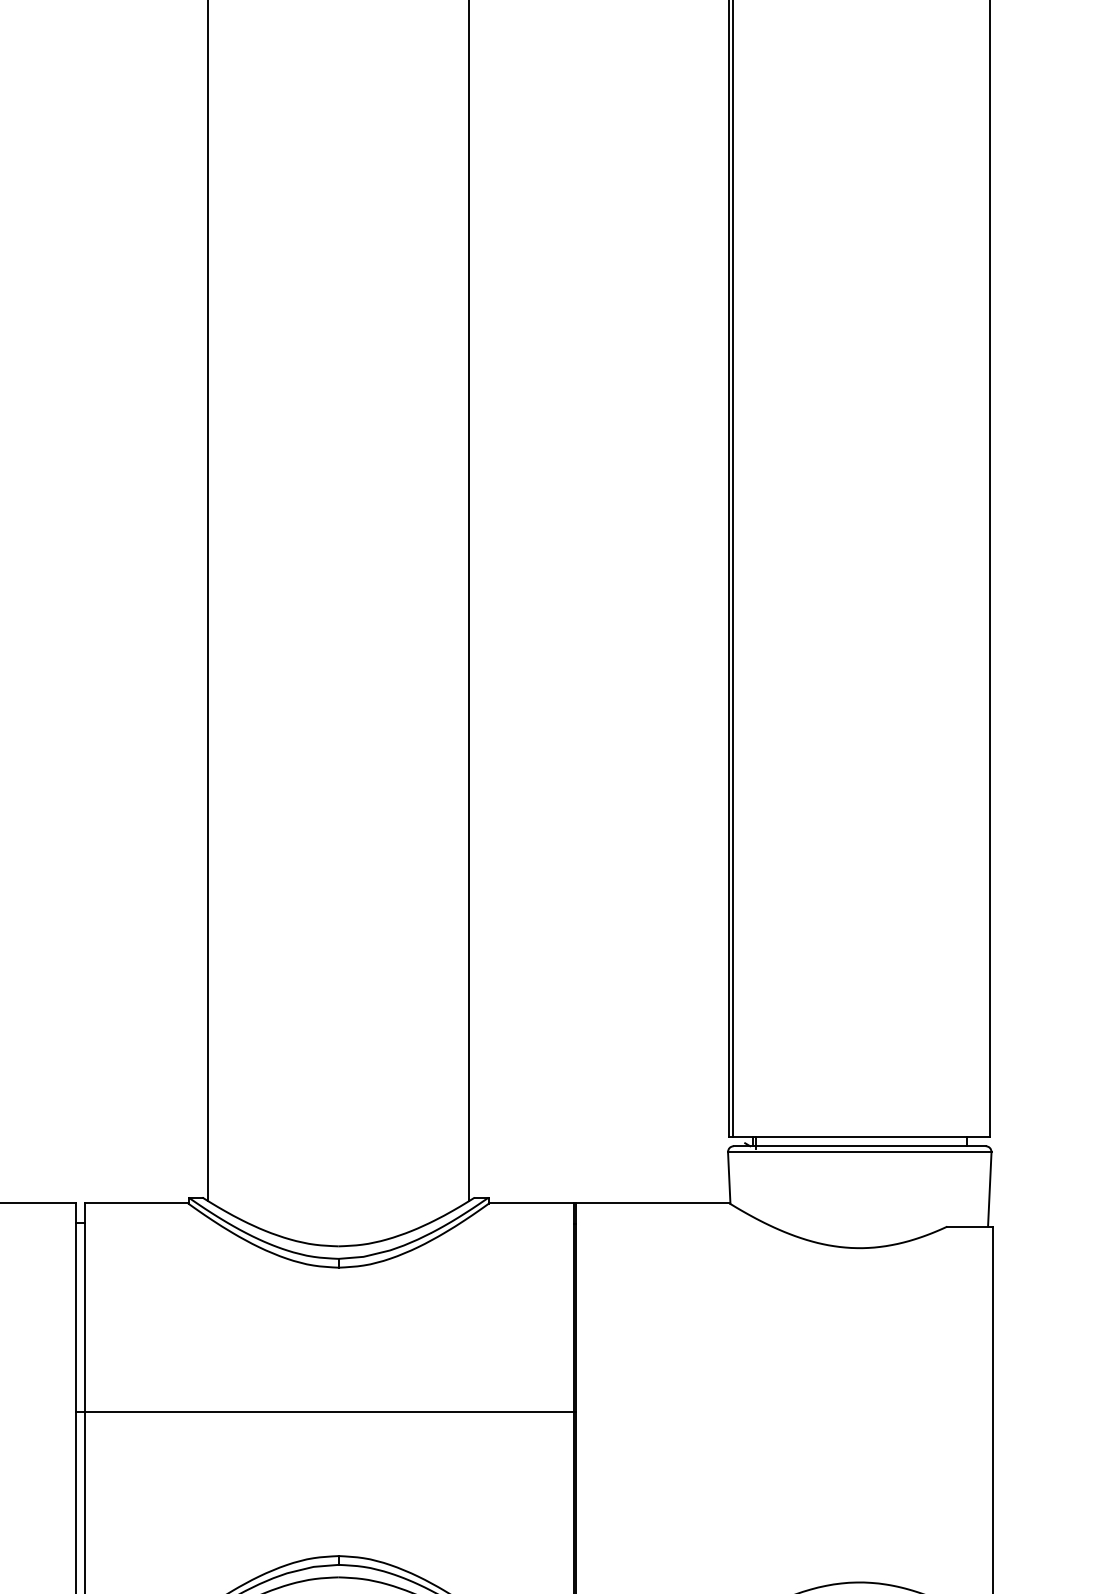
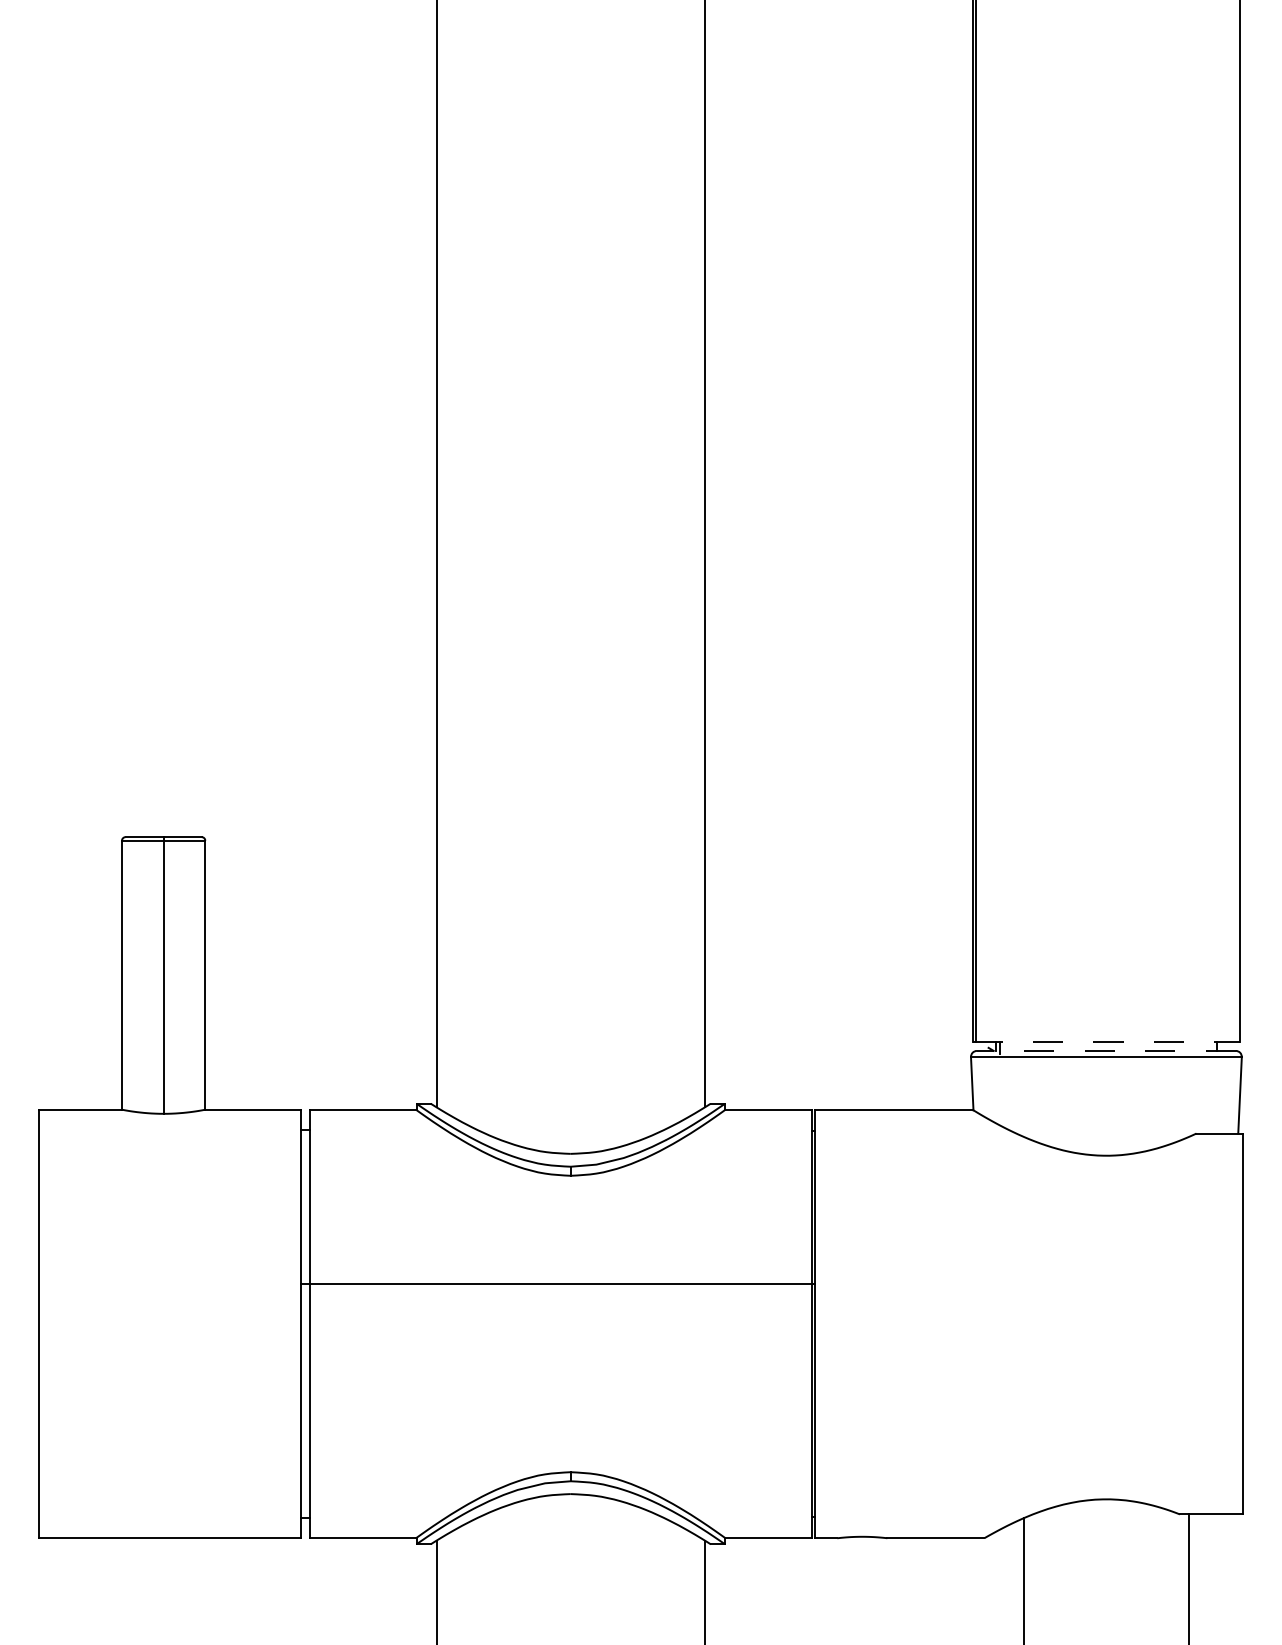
line: (859, 1137) -> (1106, 1041), solid -> dashed
line: (858, 1145) -> (1105, 1050), solid -> dashed
line: (325, 1411) -> (557, 1283), moved

